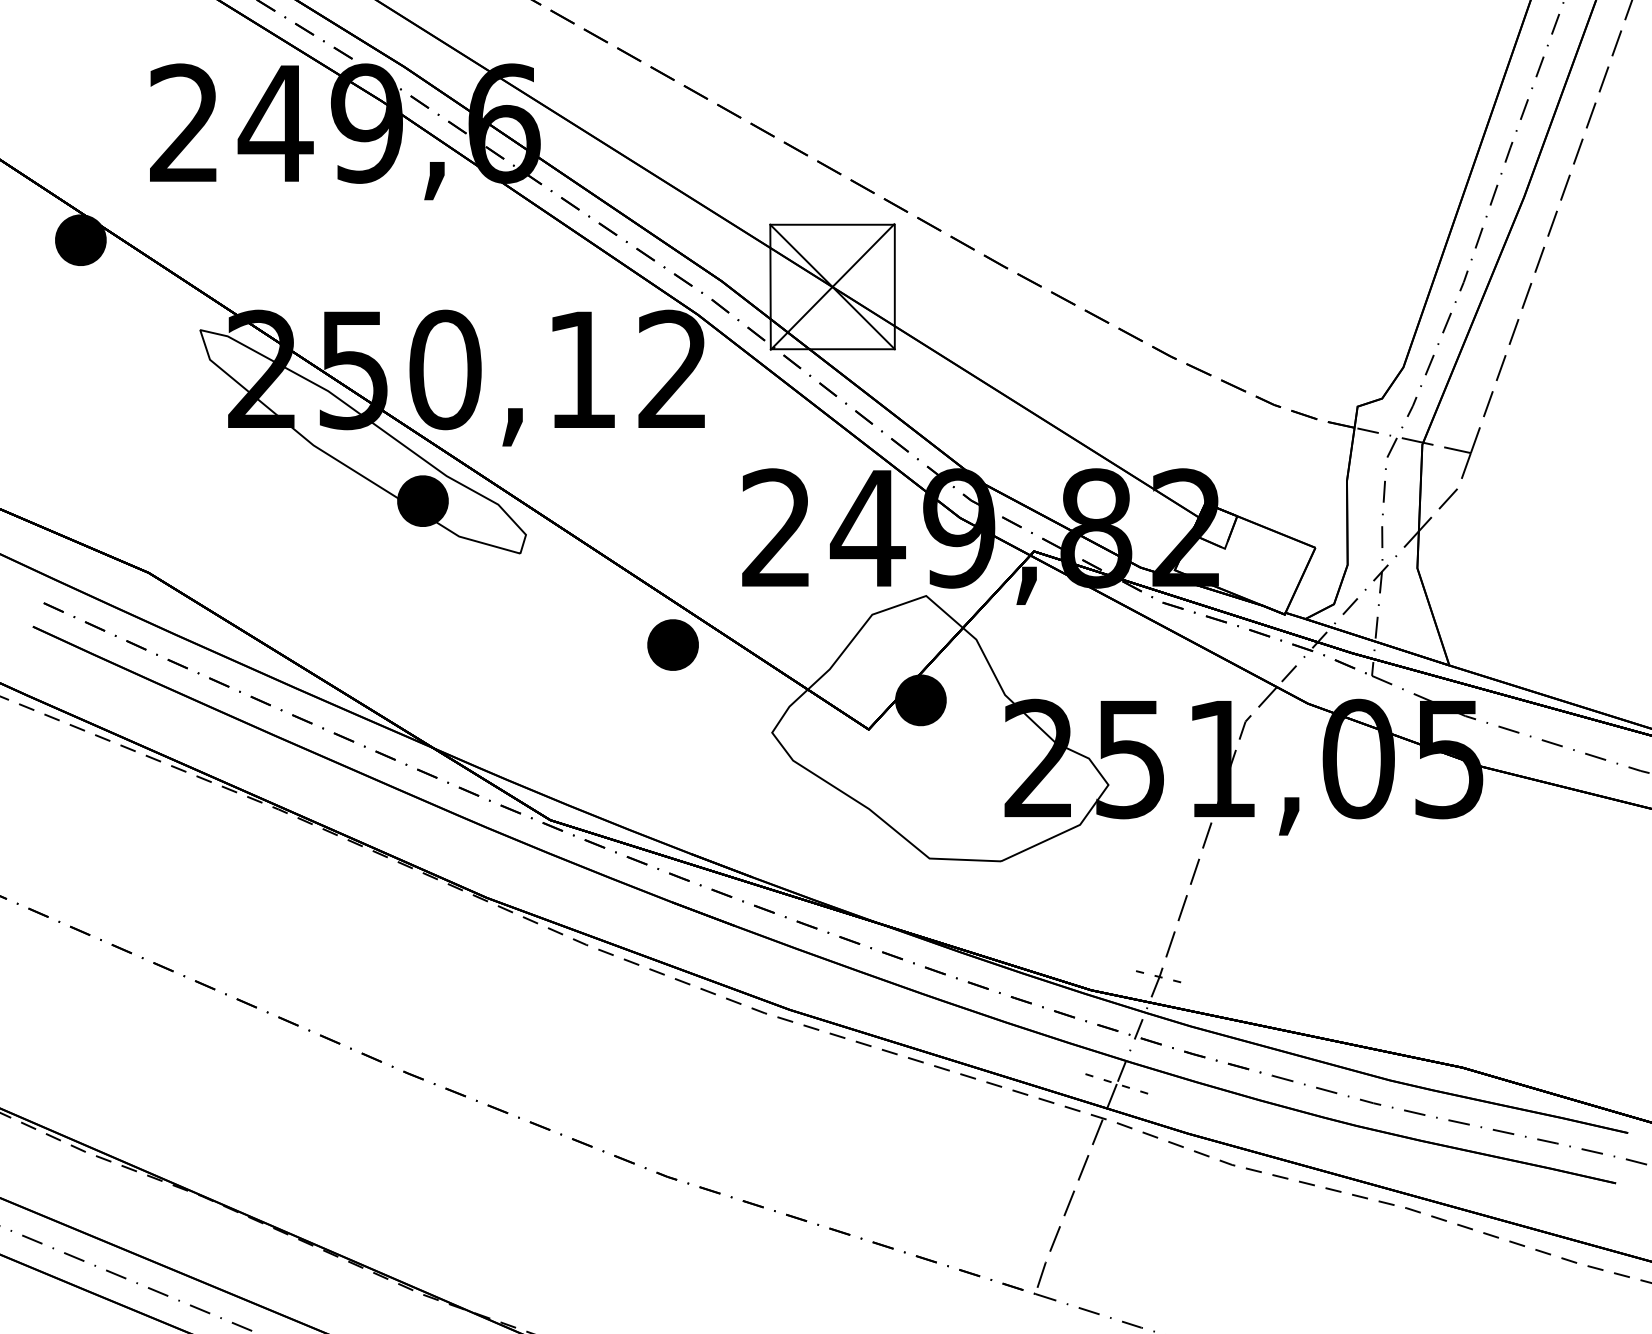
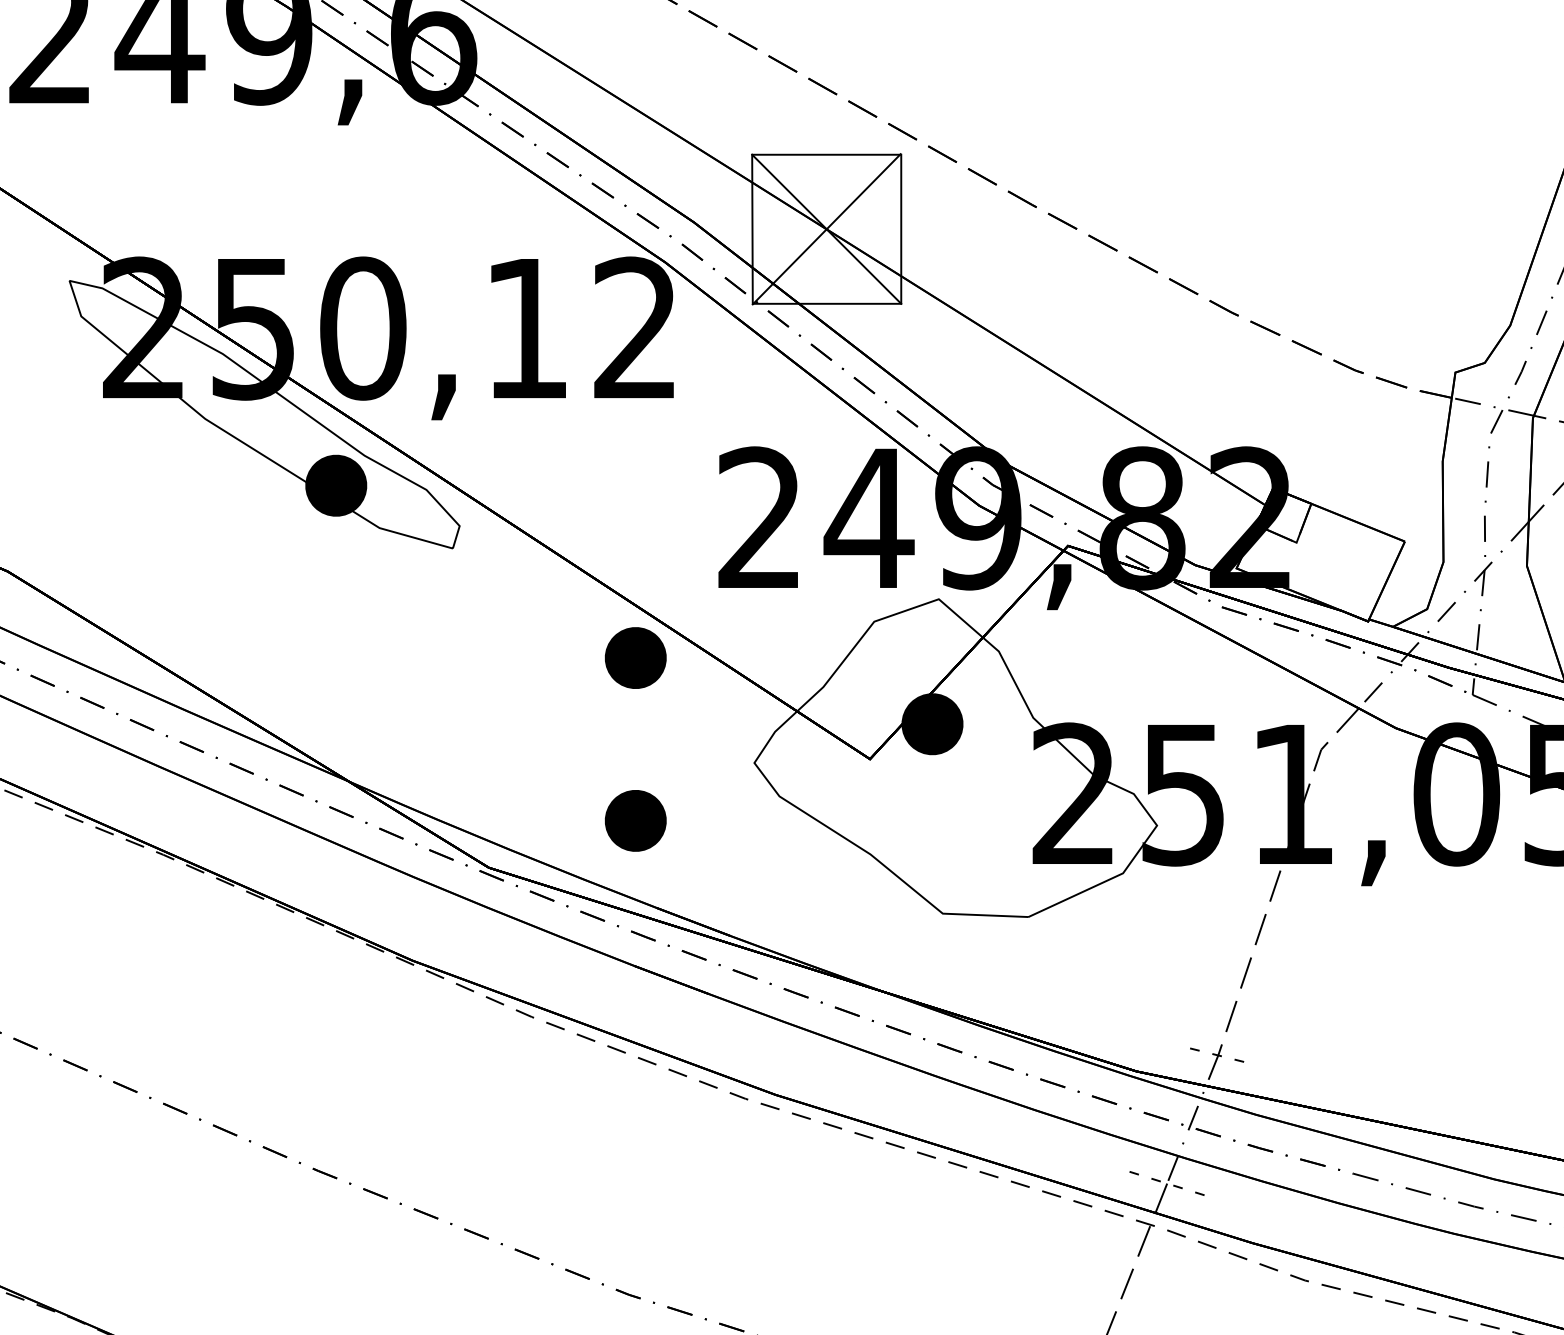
part: (672, 780) -> (635, 820), added

